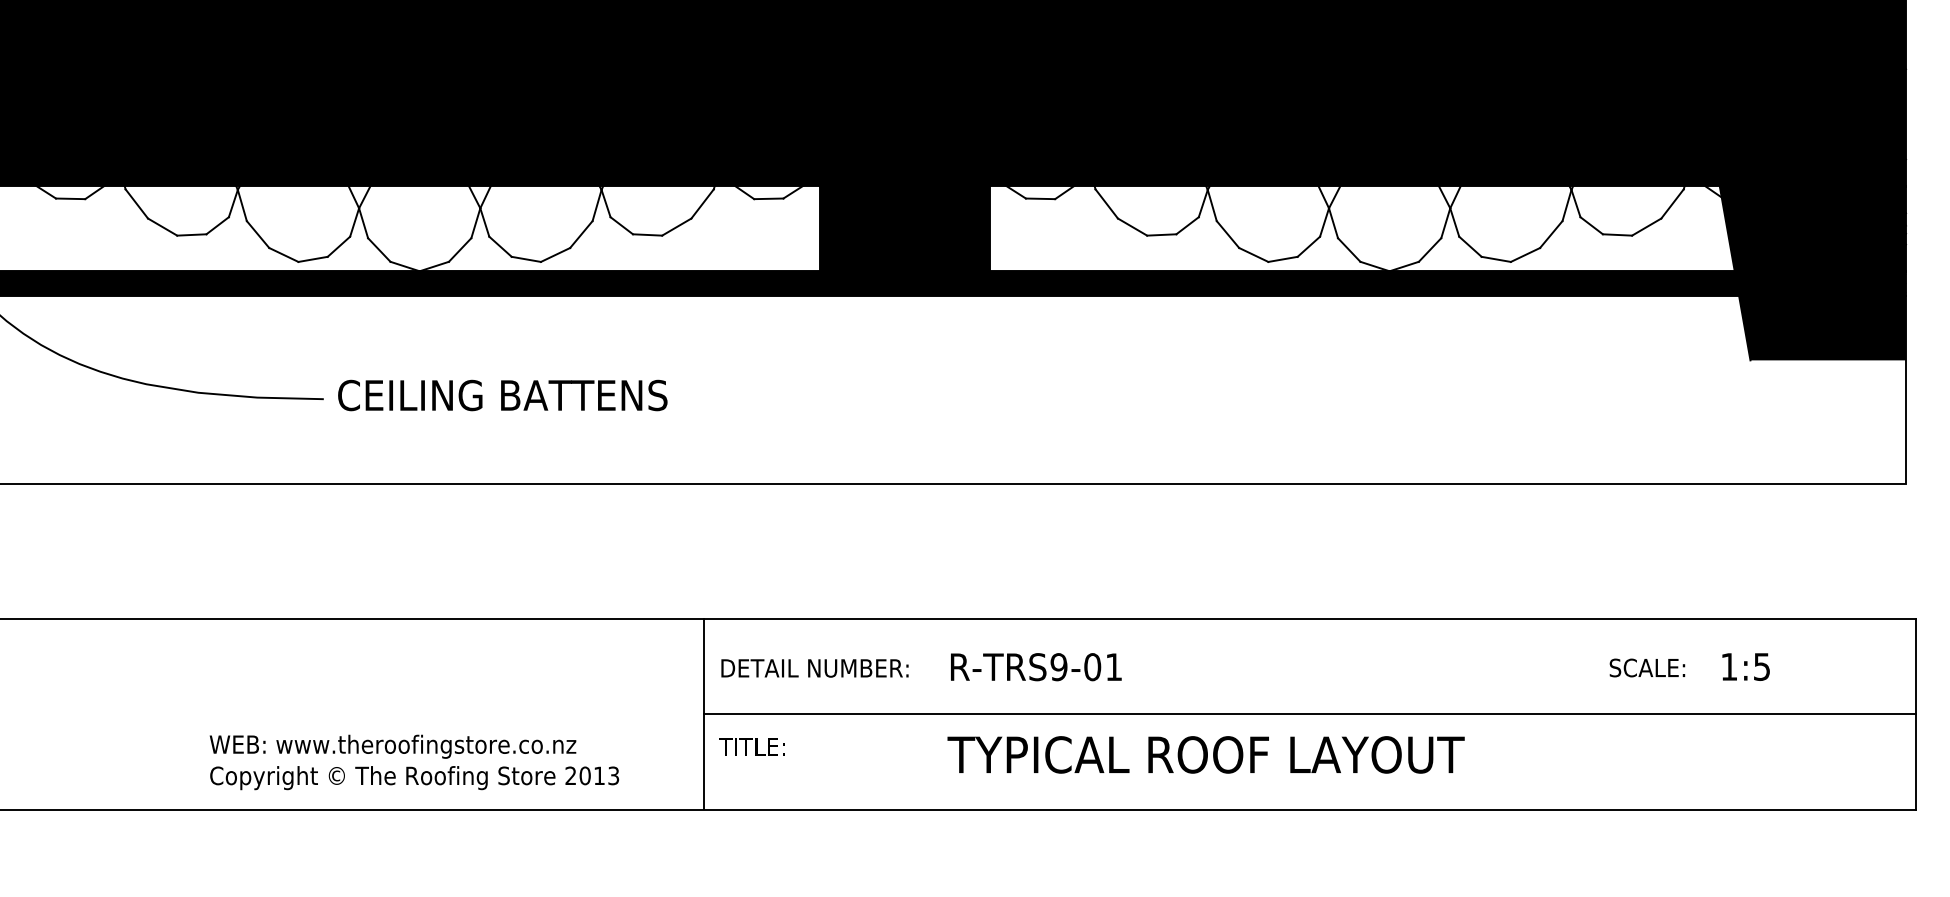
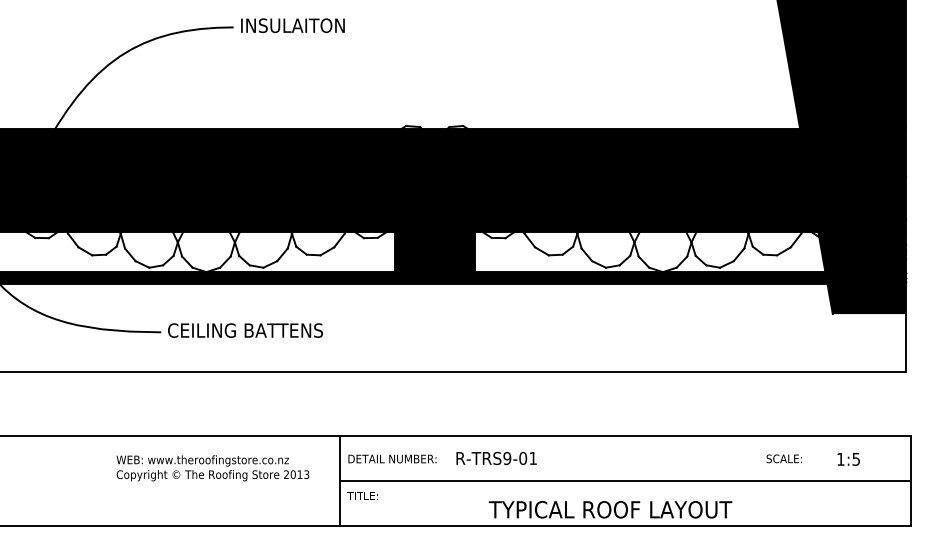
text: (1745, 667) -> (848, 459), moved
text: (1205, 754) -> (610, 509), moved
text: (413, 762) -> (212, 468), moved

